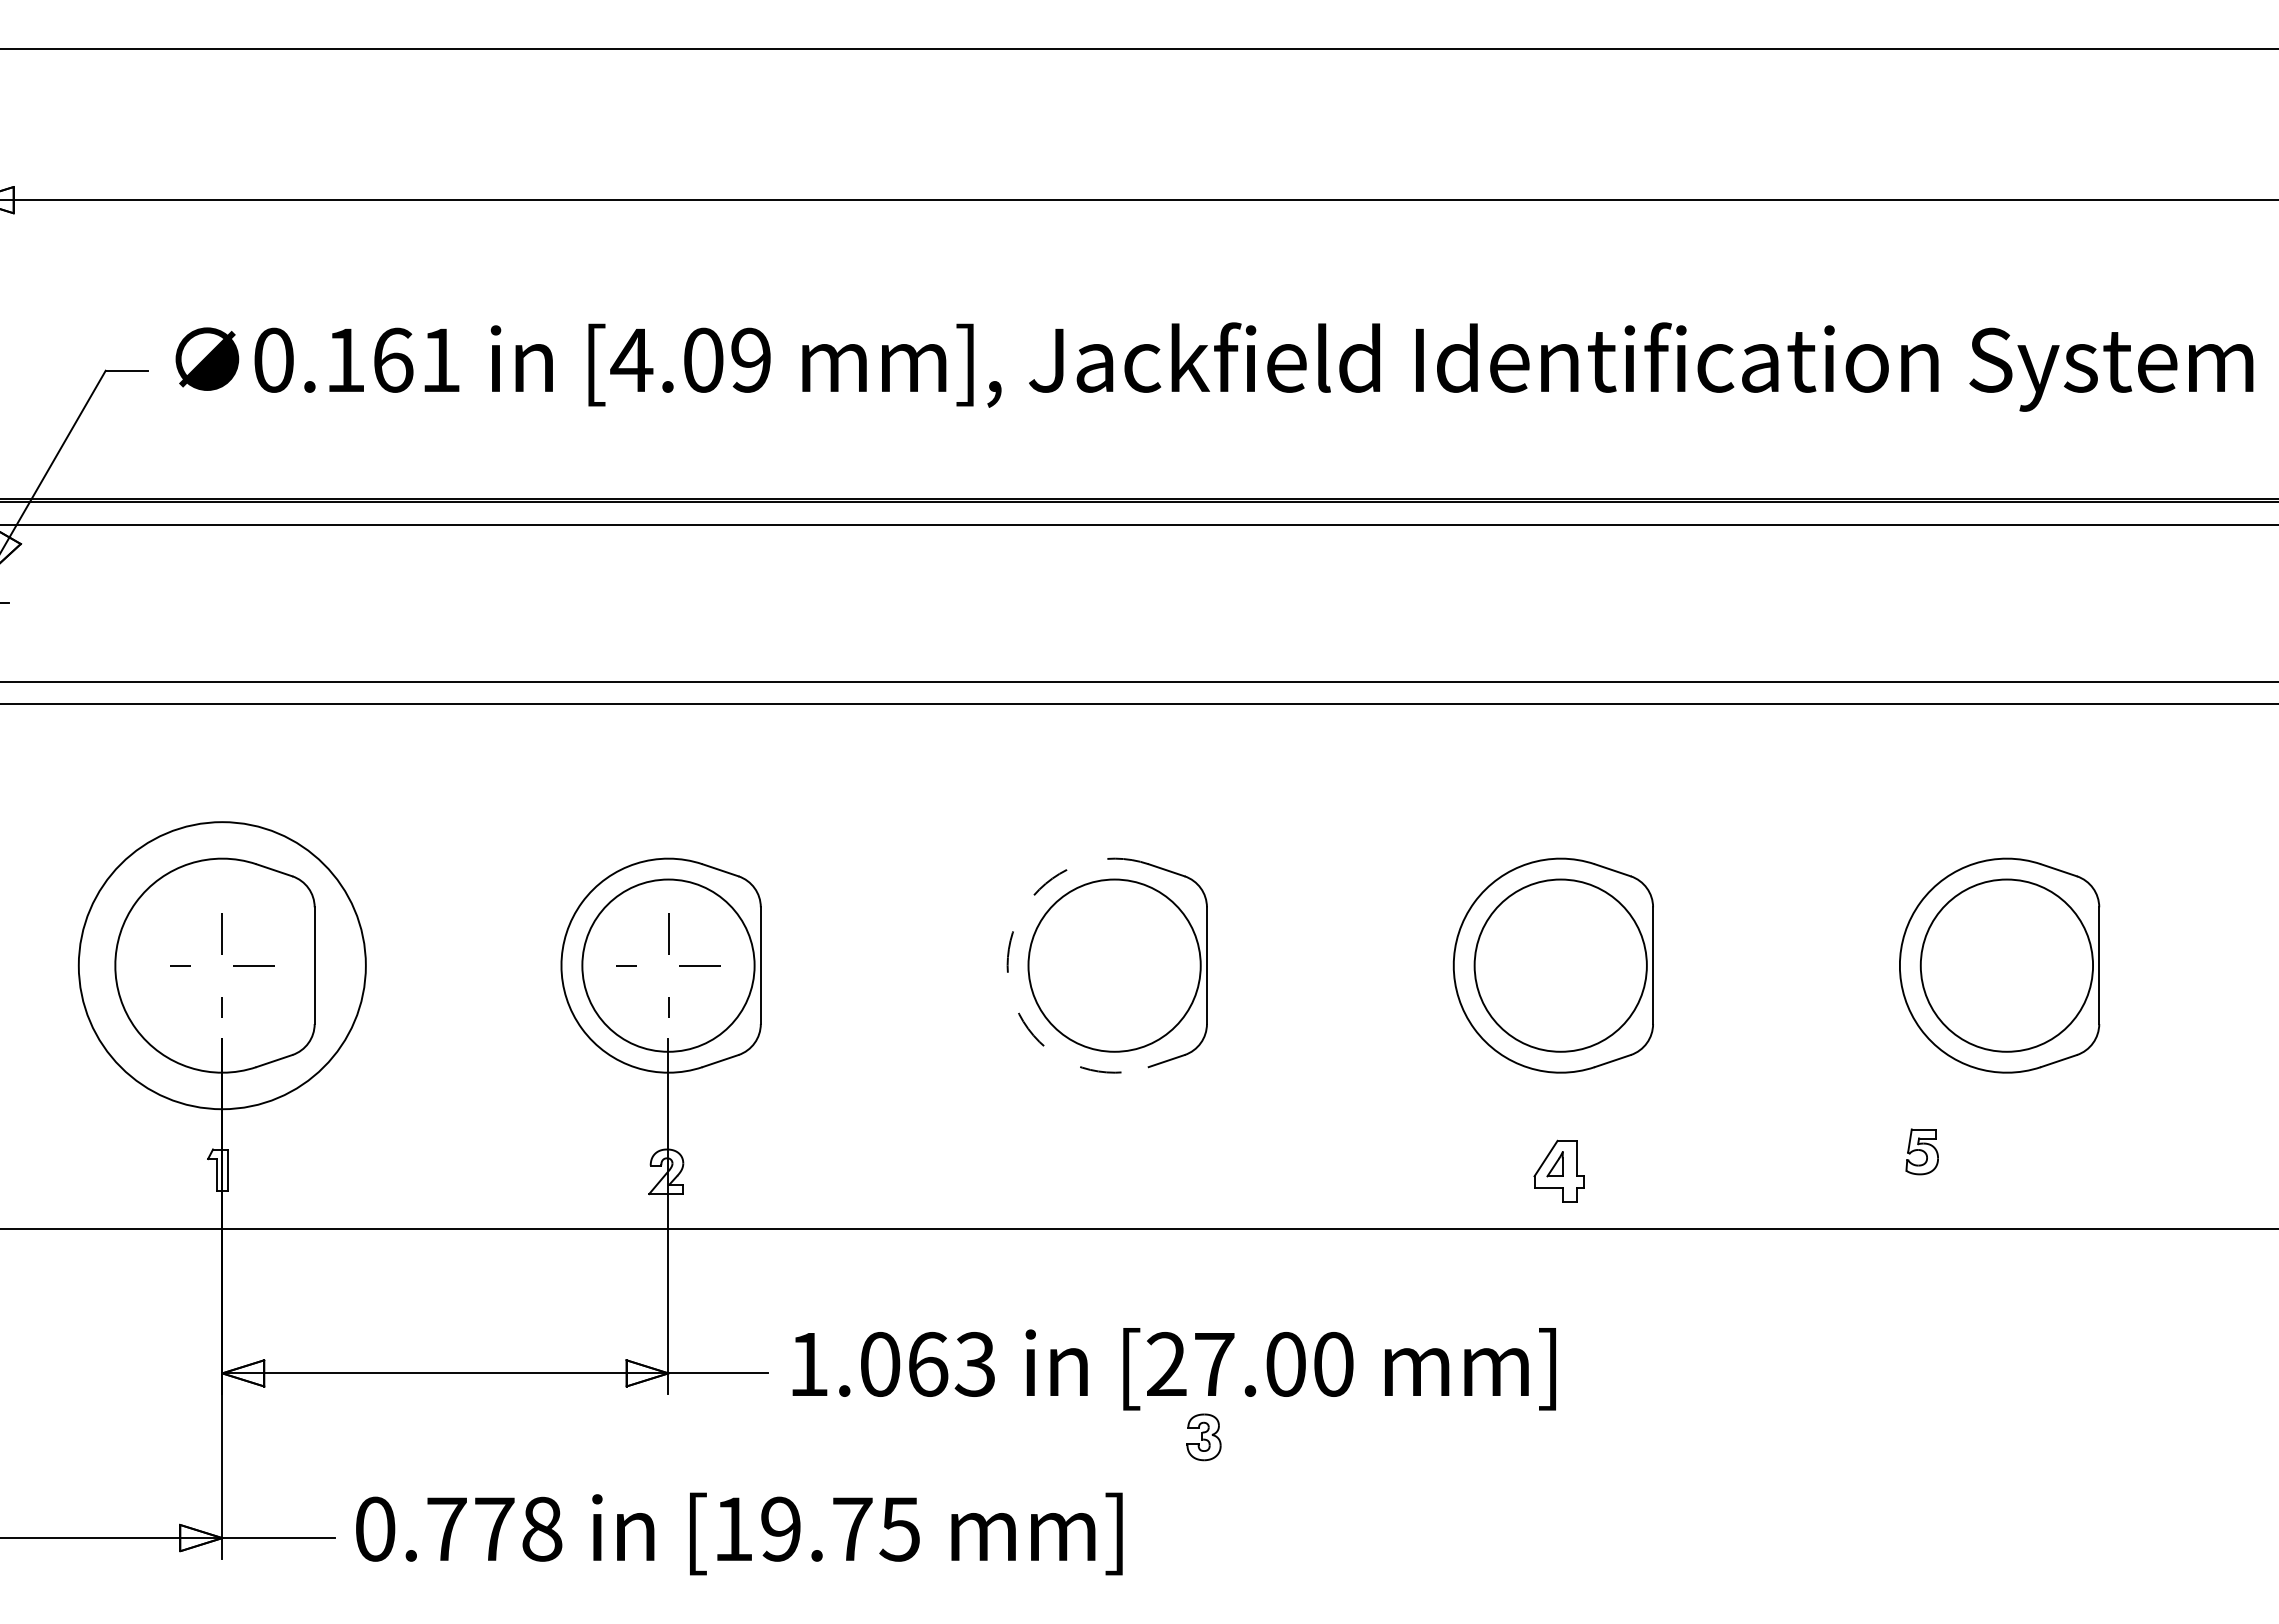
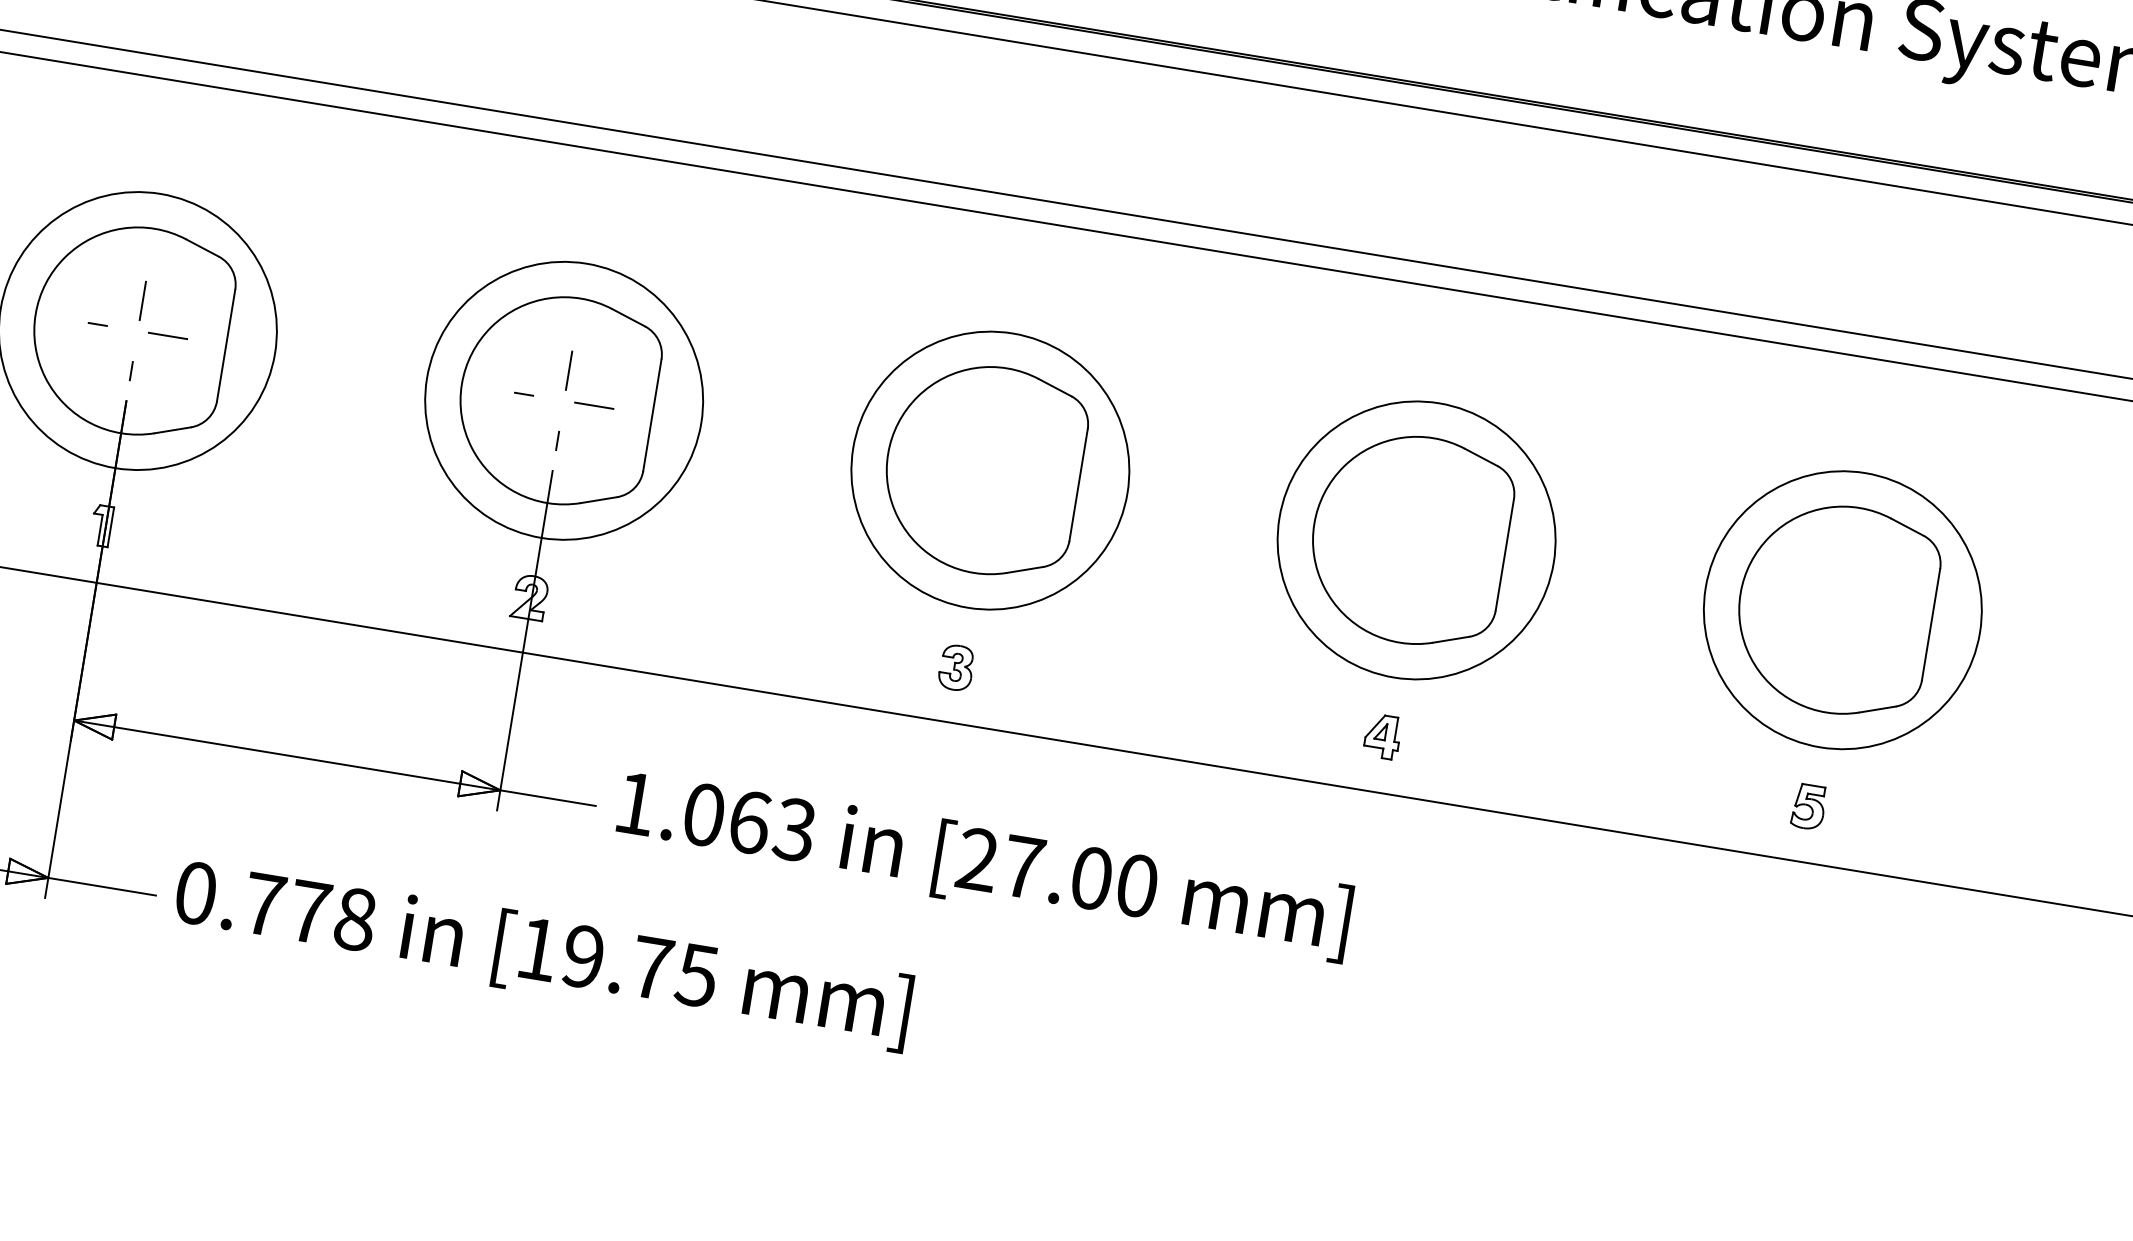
circle: (668, 965) -> (564, 400), size x1.67
arc: (1007, 965) -> (888, 453), dashed -> solid
circle: (1114, 965) -> (990, 470), size x1.67
circle: (1560, 965) -> (1416, 540), size x1.67
circle: (2006, 965) -> (1842, 609), size x1.67
part: (1921, 1151) -> (1808, 806), moved
part: (1558, 1170) -> (1382, 735), size x0.71
part: (1203, 1437) -> (955, 667), moved

